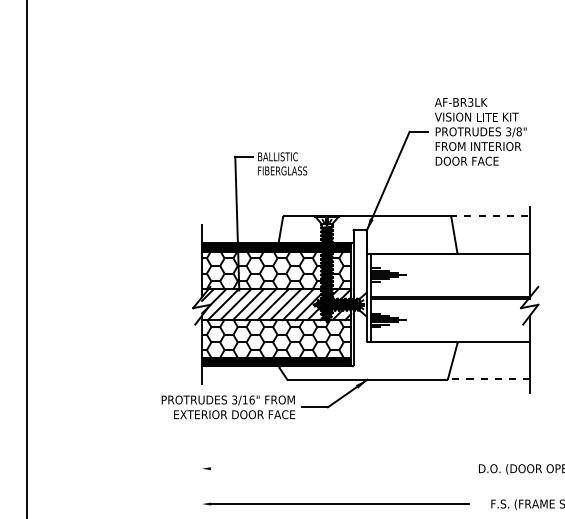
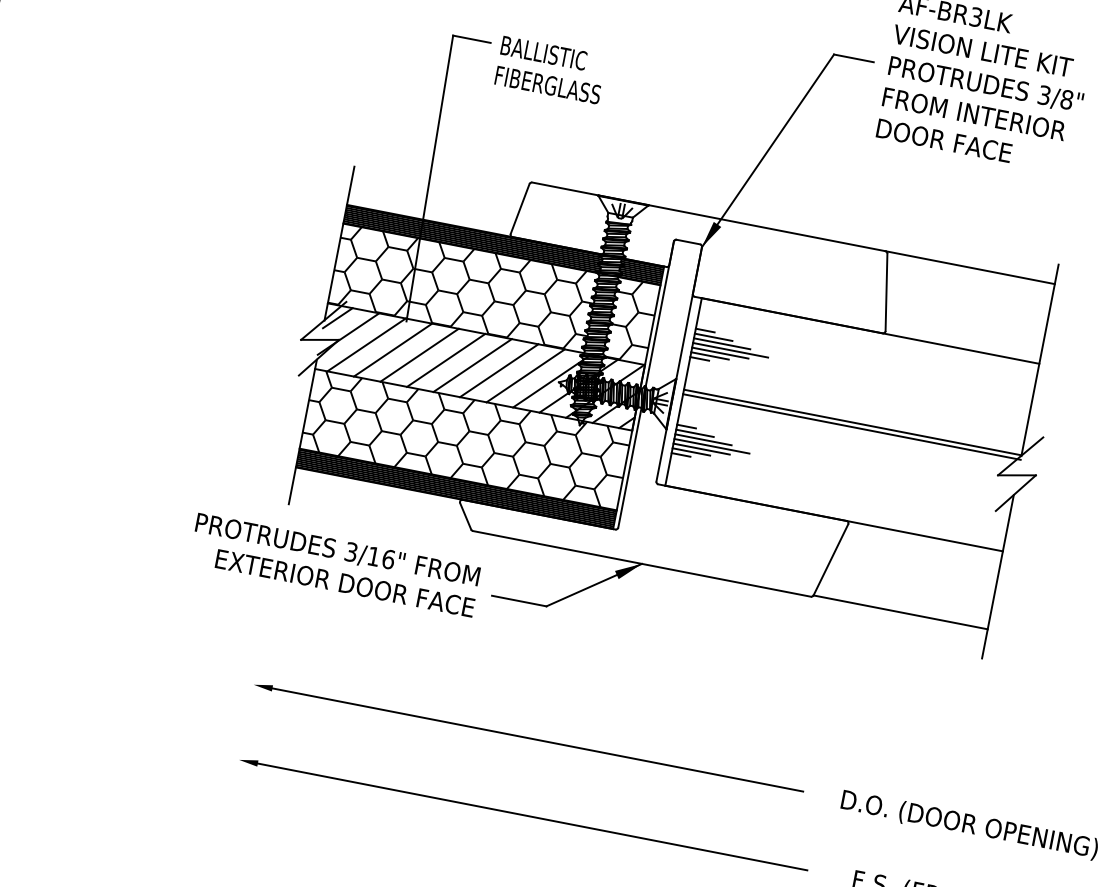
line: (490, 216) -> (970, 267), dashed -> solid
line: (488, 378) -> (899, 611), dashed -> solid
line: (335, 468) -> (537, 739), added

